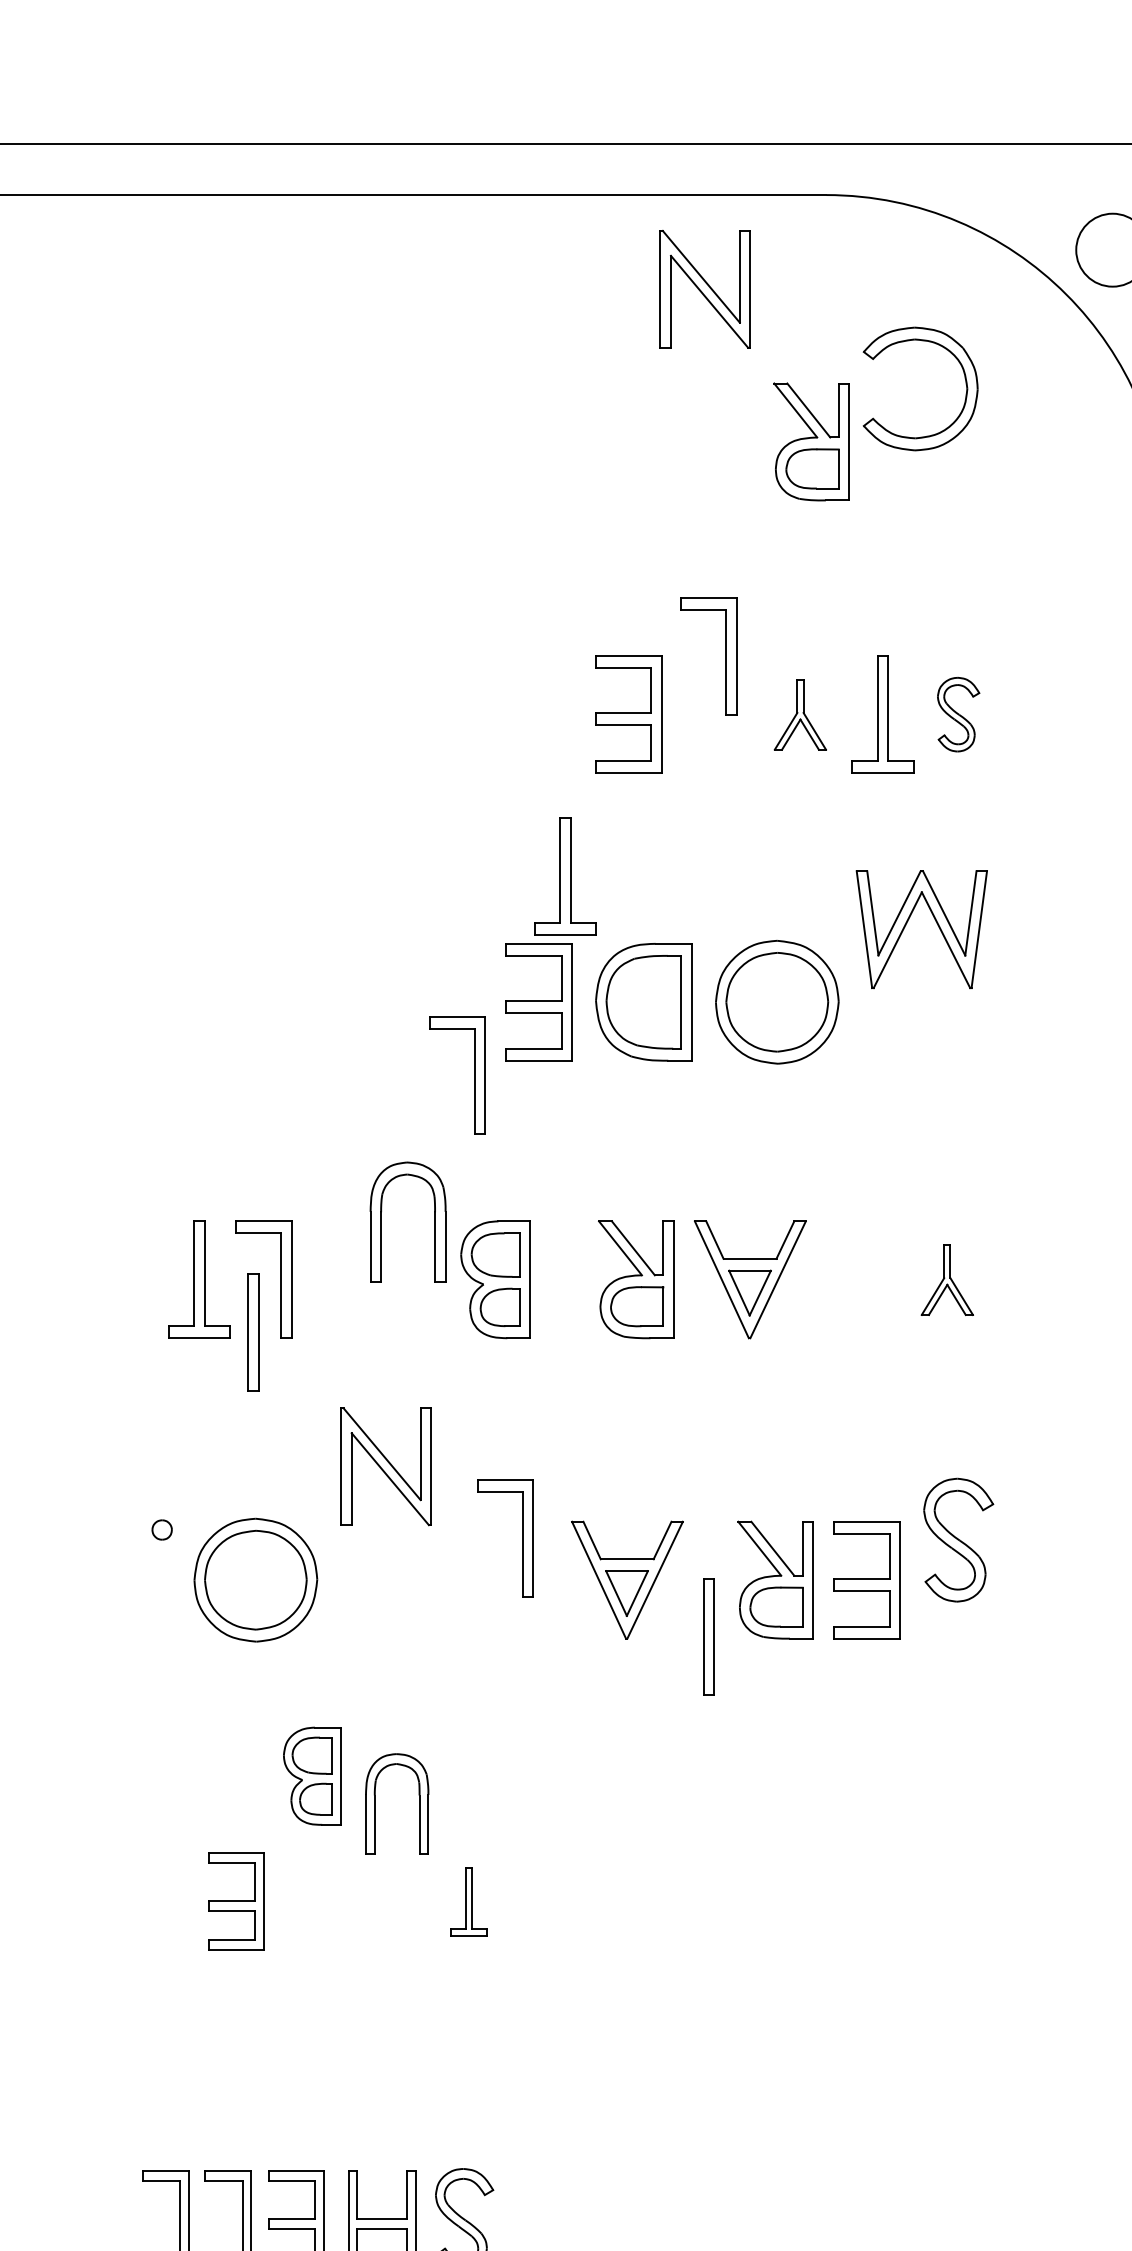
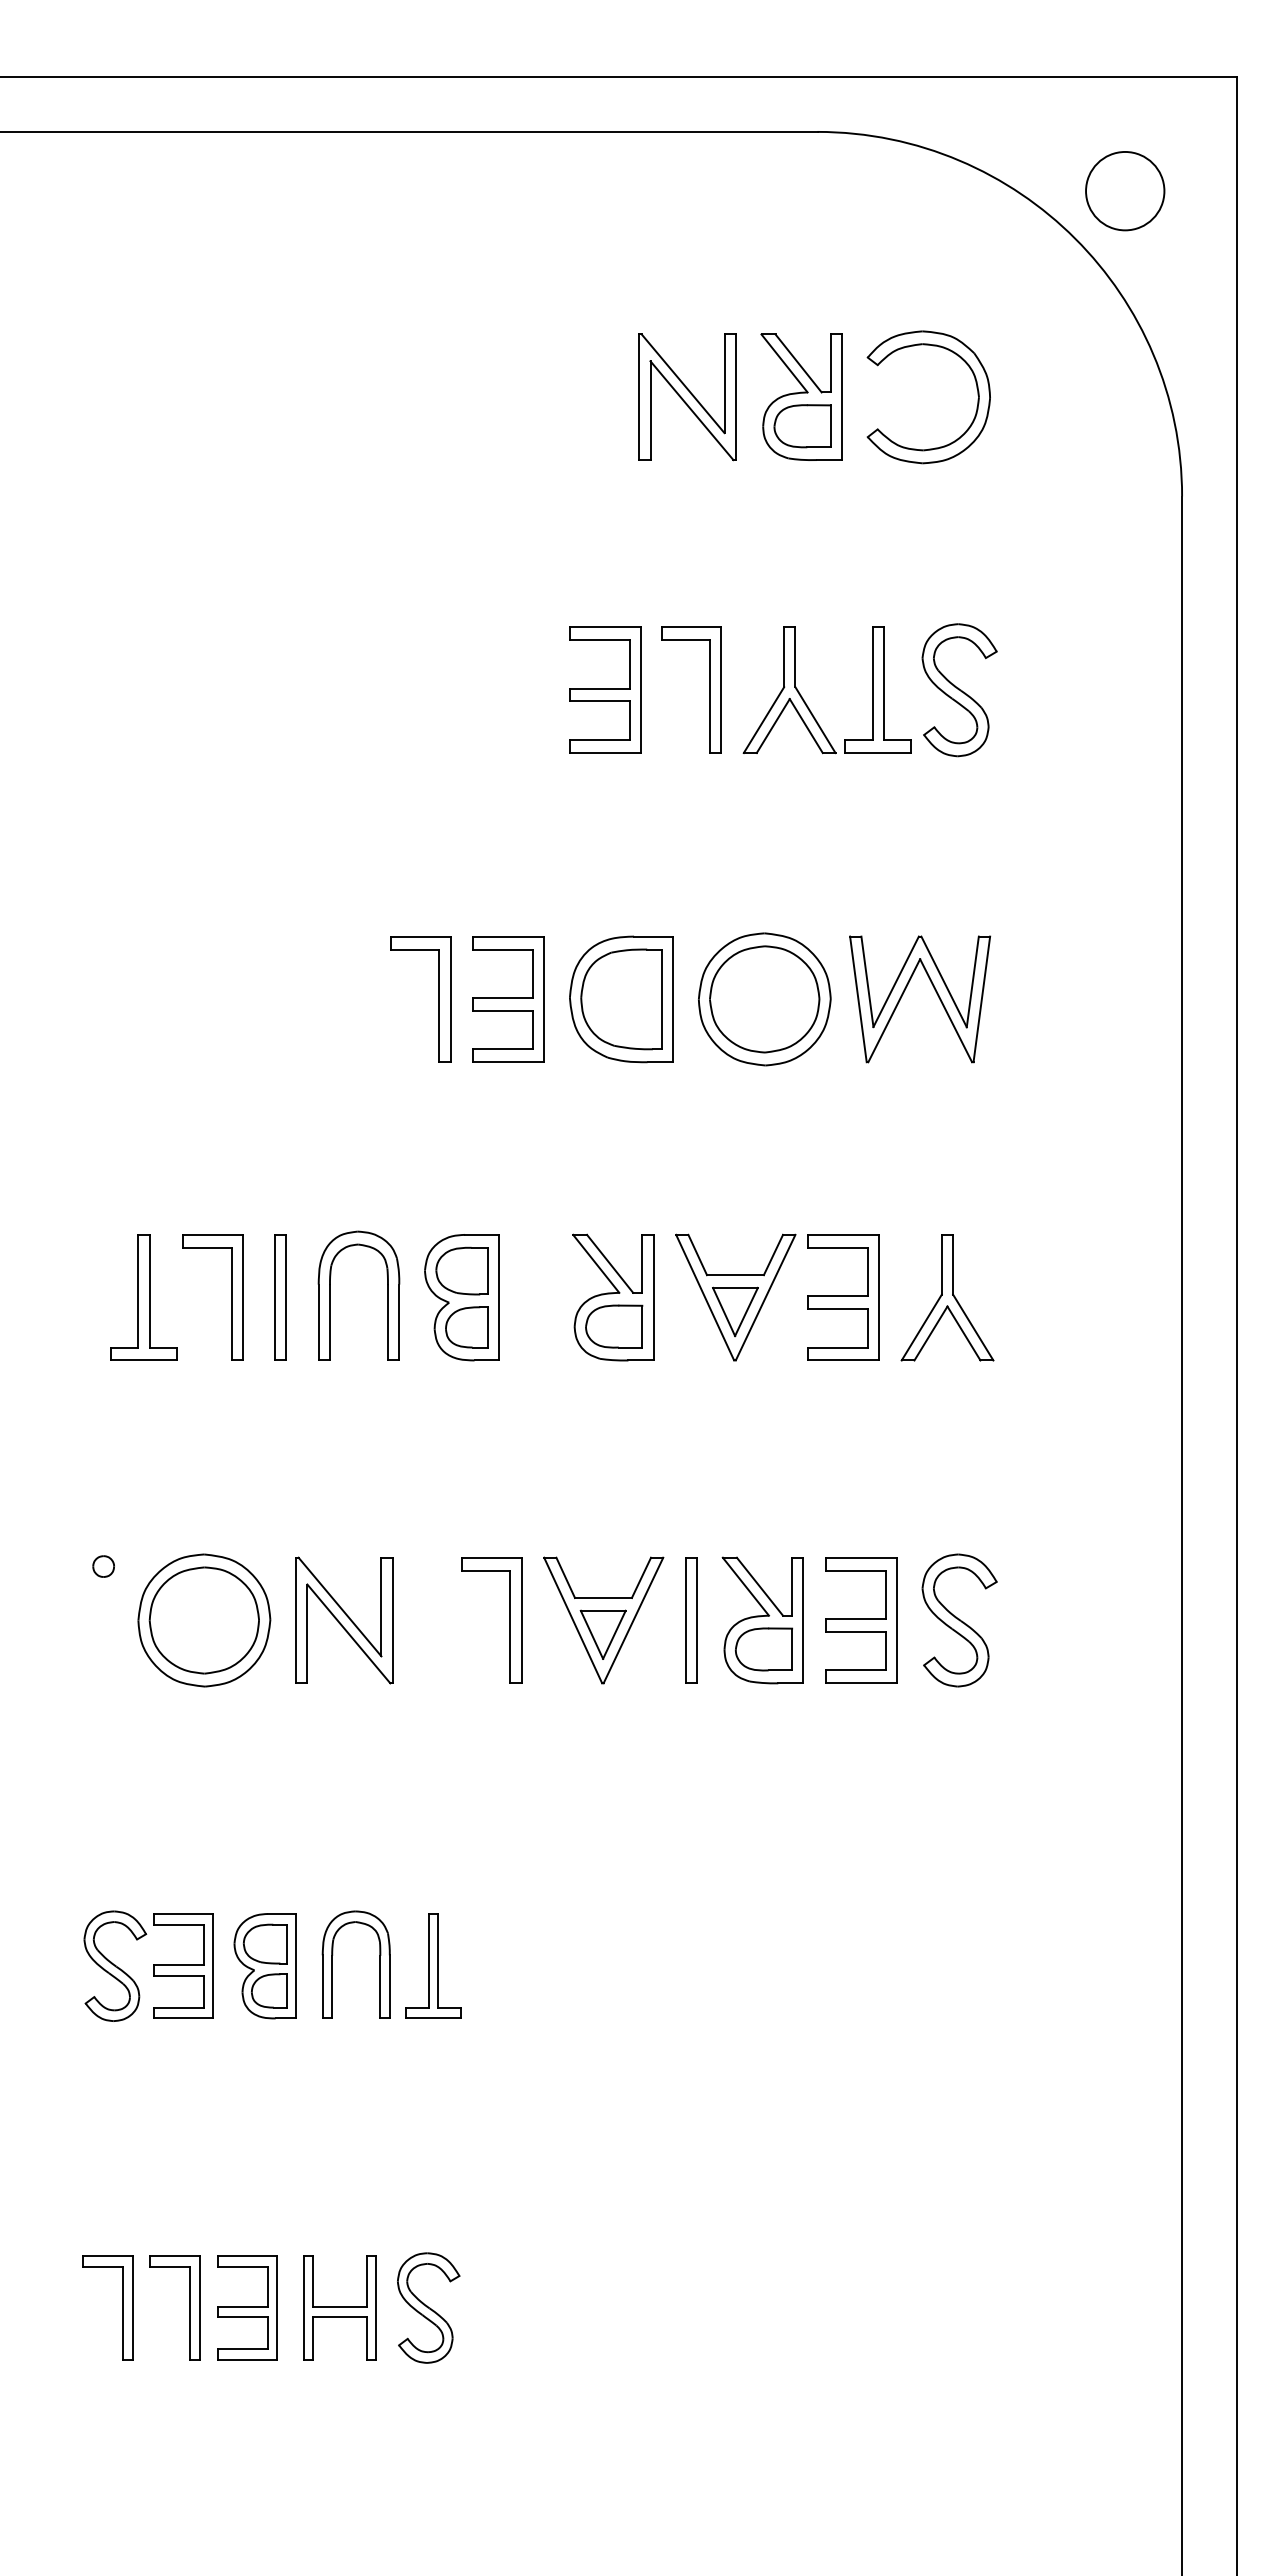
part: (705, 289) -> (687, 397), moved
part: (965, 380) -> (976, 388), moved
part: (725, 656) -> (709, 689), moved
part: (800, 714) -> (789, 690), size x1.67
part: (958, 714) -> (959, 690), size x1.67
part: (564, 876) -> (536, 864), removed
part: (936, 923) -> (935, 992), moved
part: (473, 1075) -> (438, 999), moved
part: (381, 1221) -> (330, 1295), moved
part: (850, 1279) -> (843, 1297), added
part: (947, 1279) -> (947, 1297), size x1.67
part: (253, 1332) -> (280, 1297), moved
part: (386, 1466) -> (344, 1620), moved
part: (522, 1538) -> (509, 1620), moved
part: (958, 1540) -> (959, 1620), moved
part: (709, 1636) -> (691, 1620), moved
part: (311, 1776) -> (264, 1966), moved
part: (375, 1803) -> (332, 1964), moved
part: (173, 1901) -> (115, 1965), added
part: (469, 1901) -> (433, 1965), size x1.43

